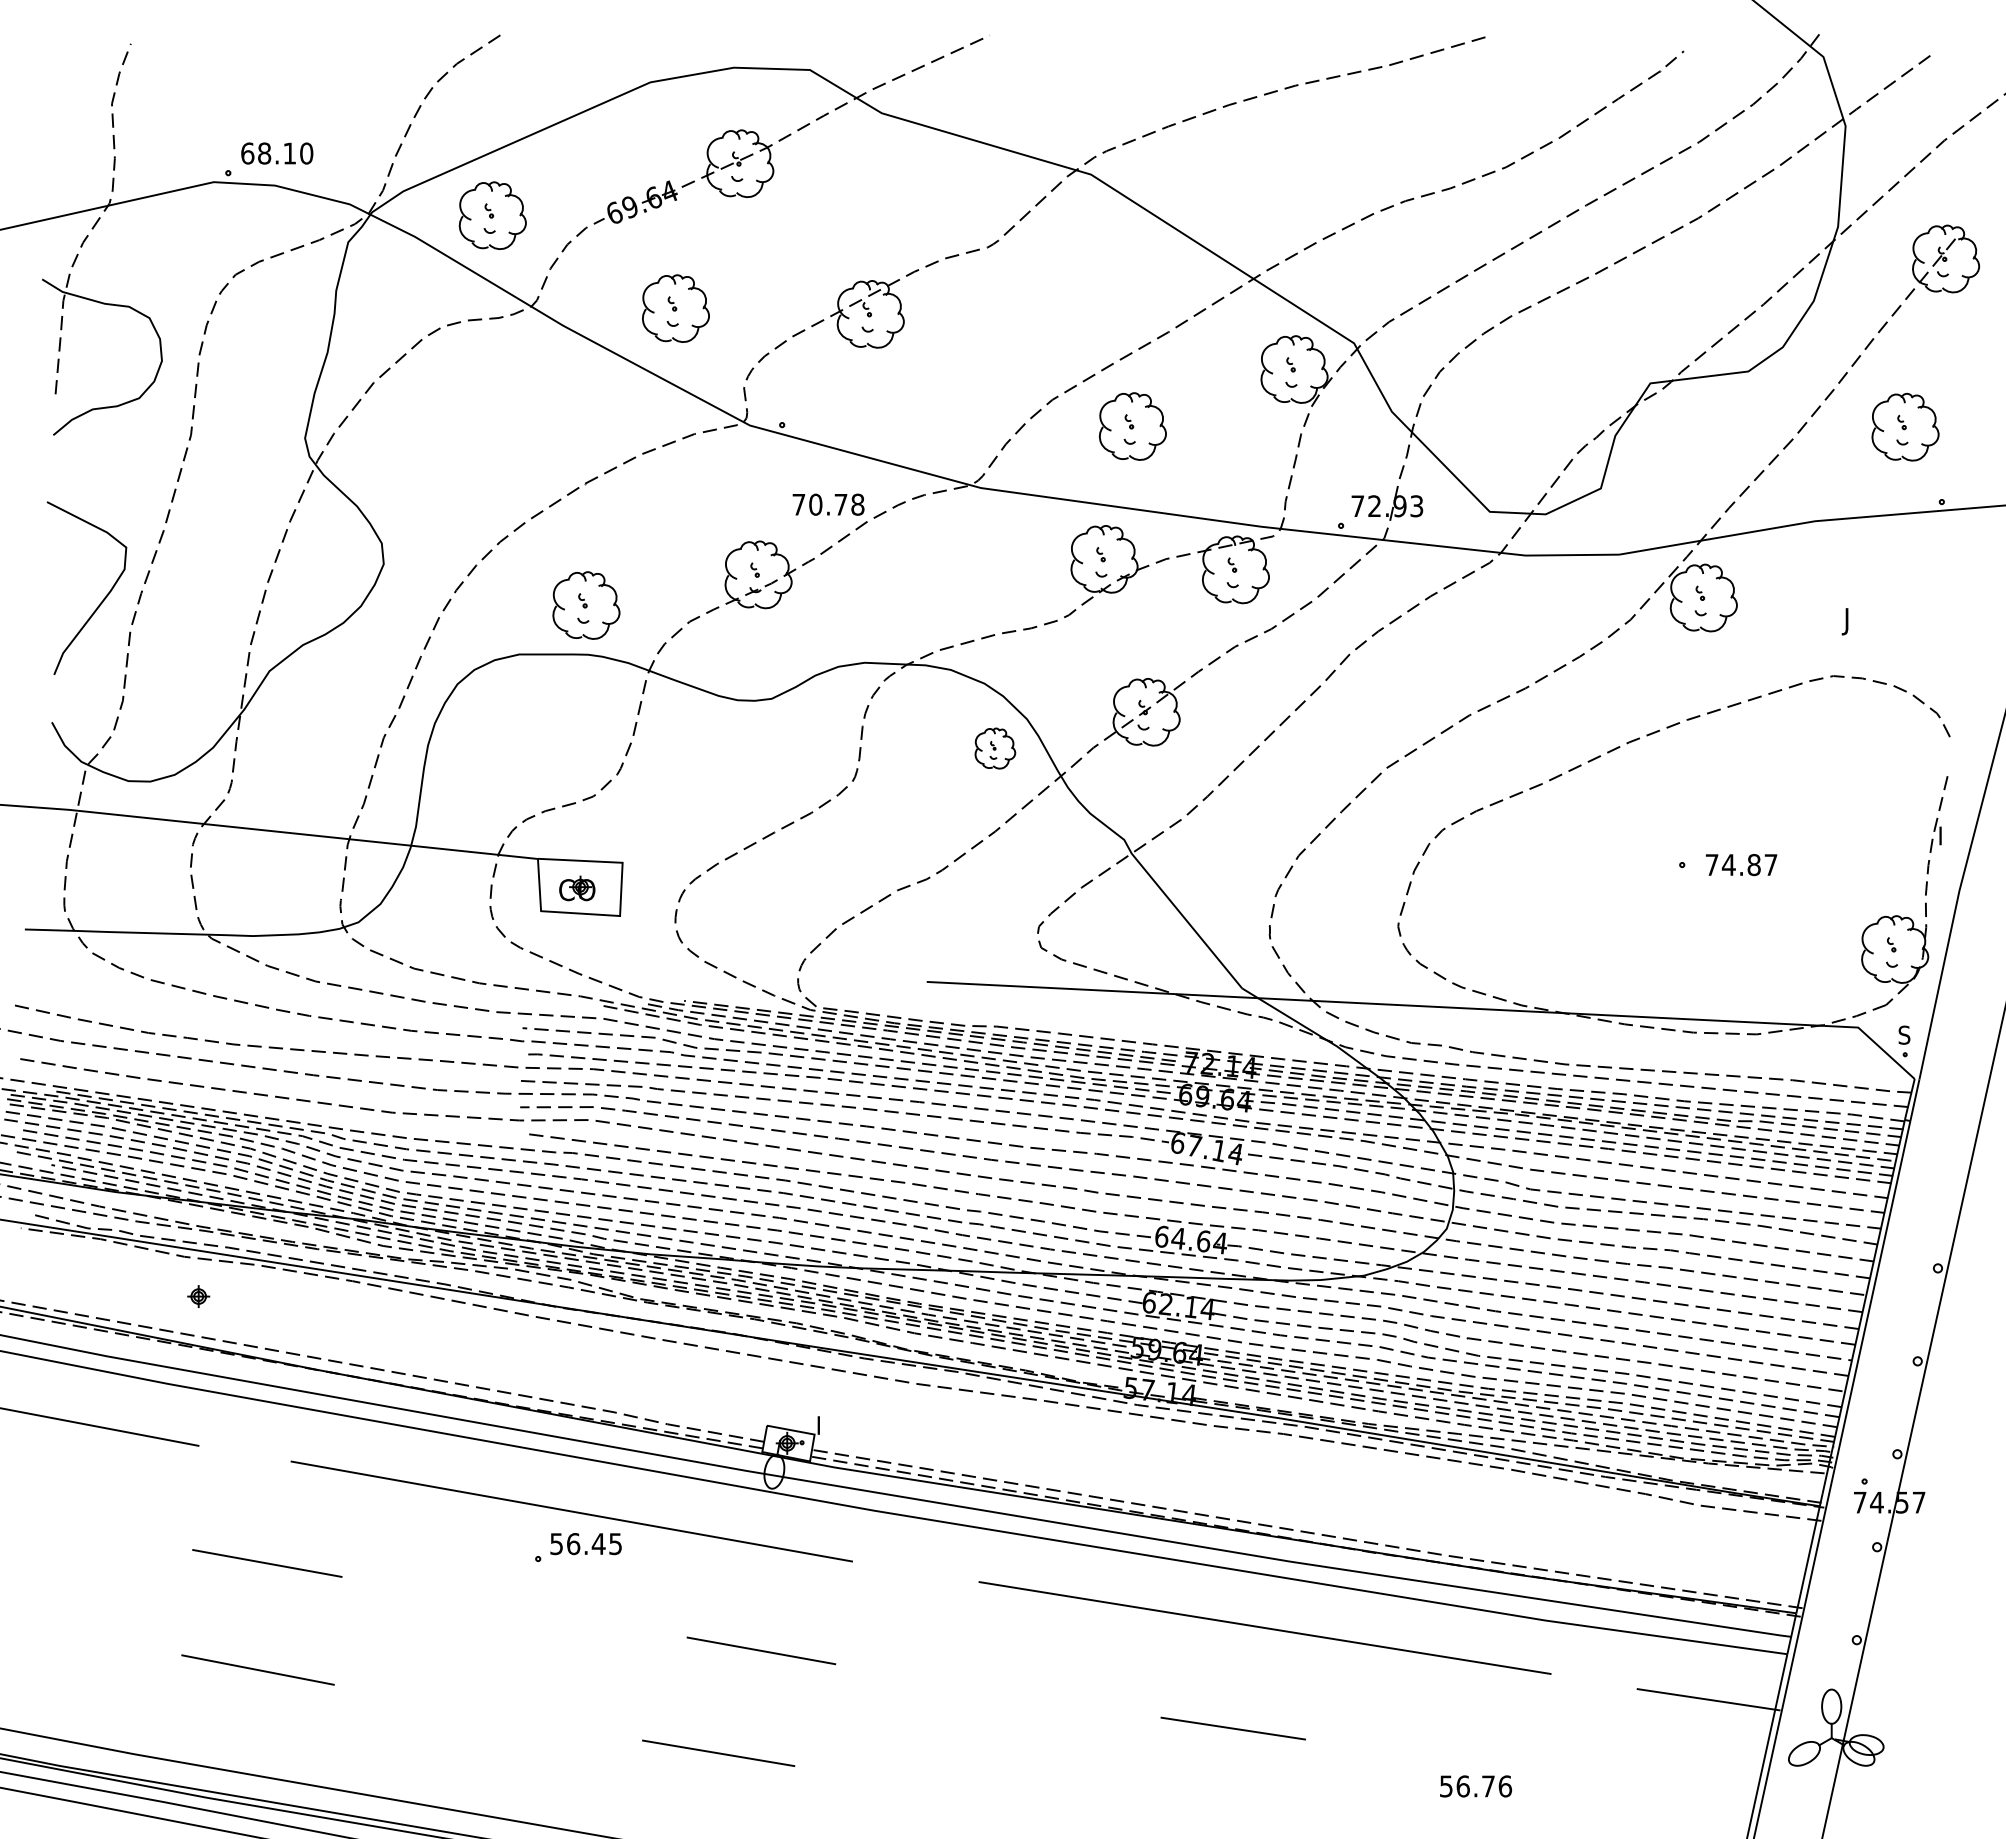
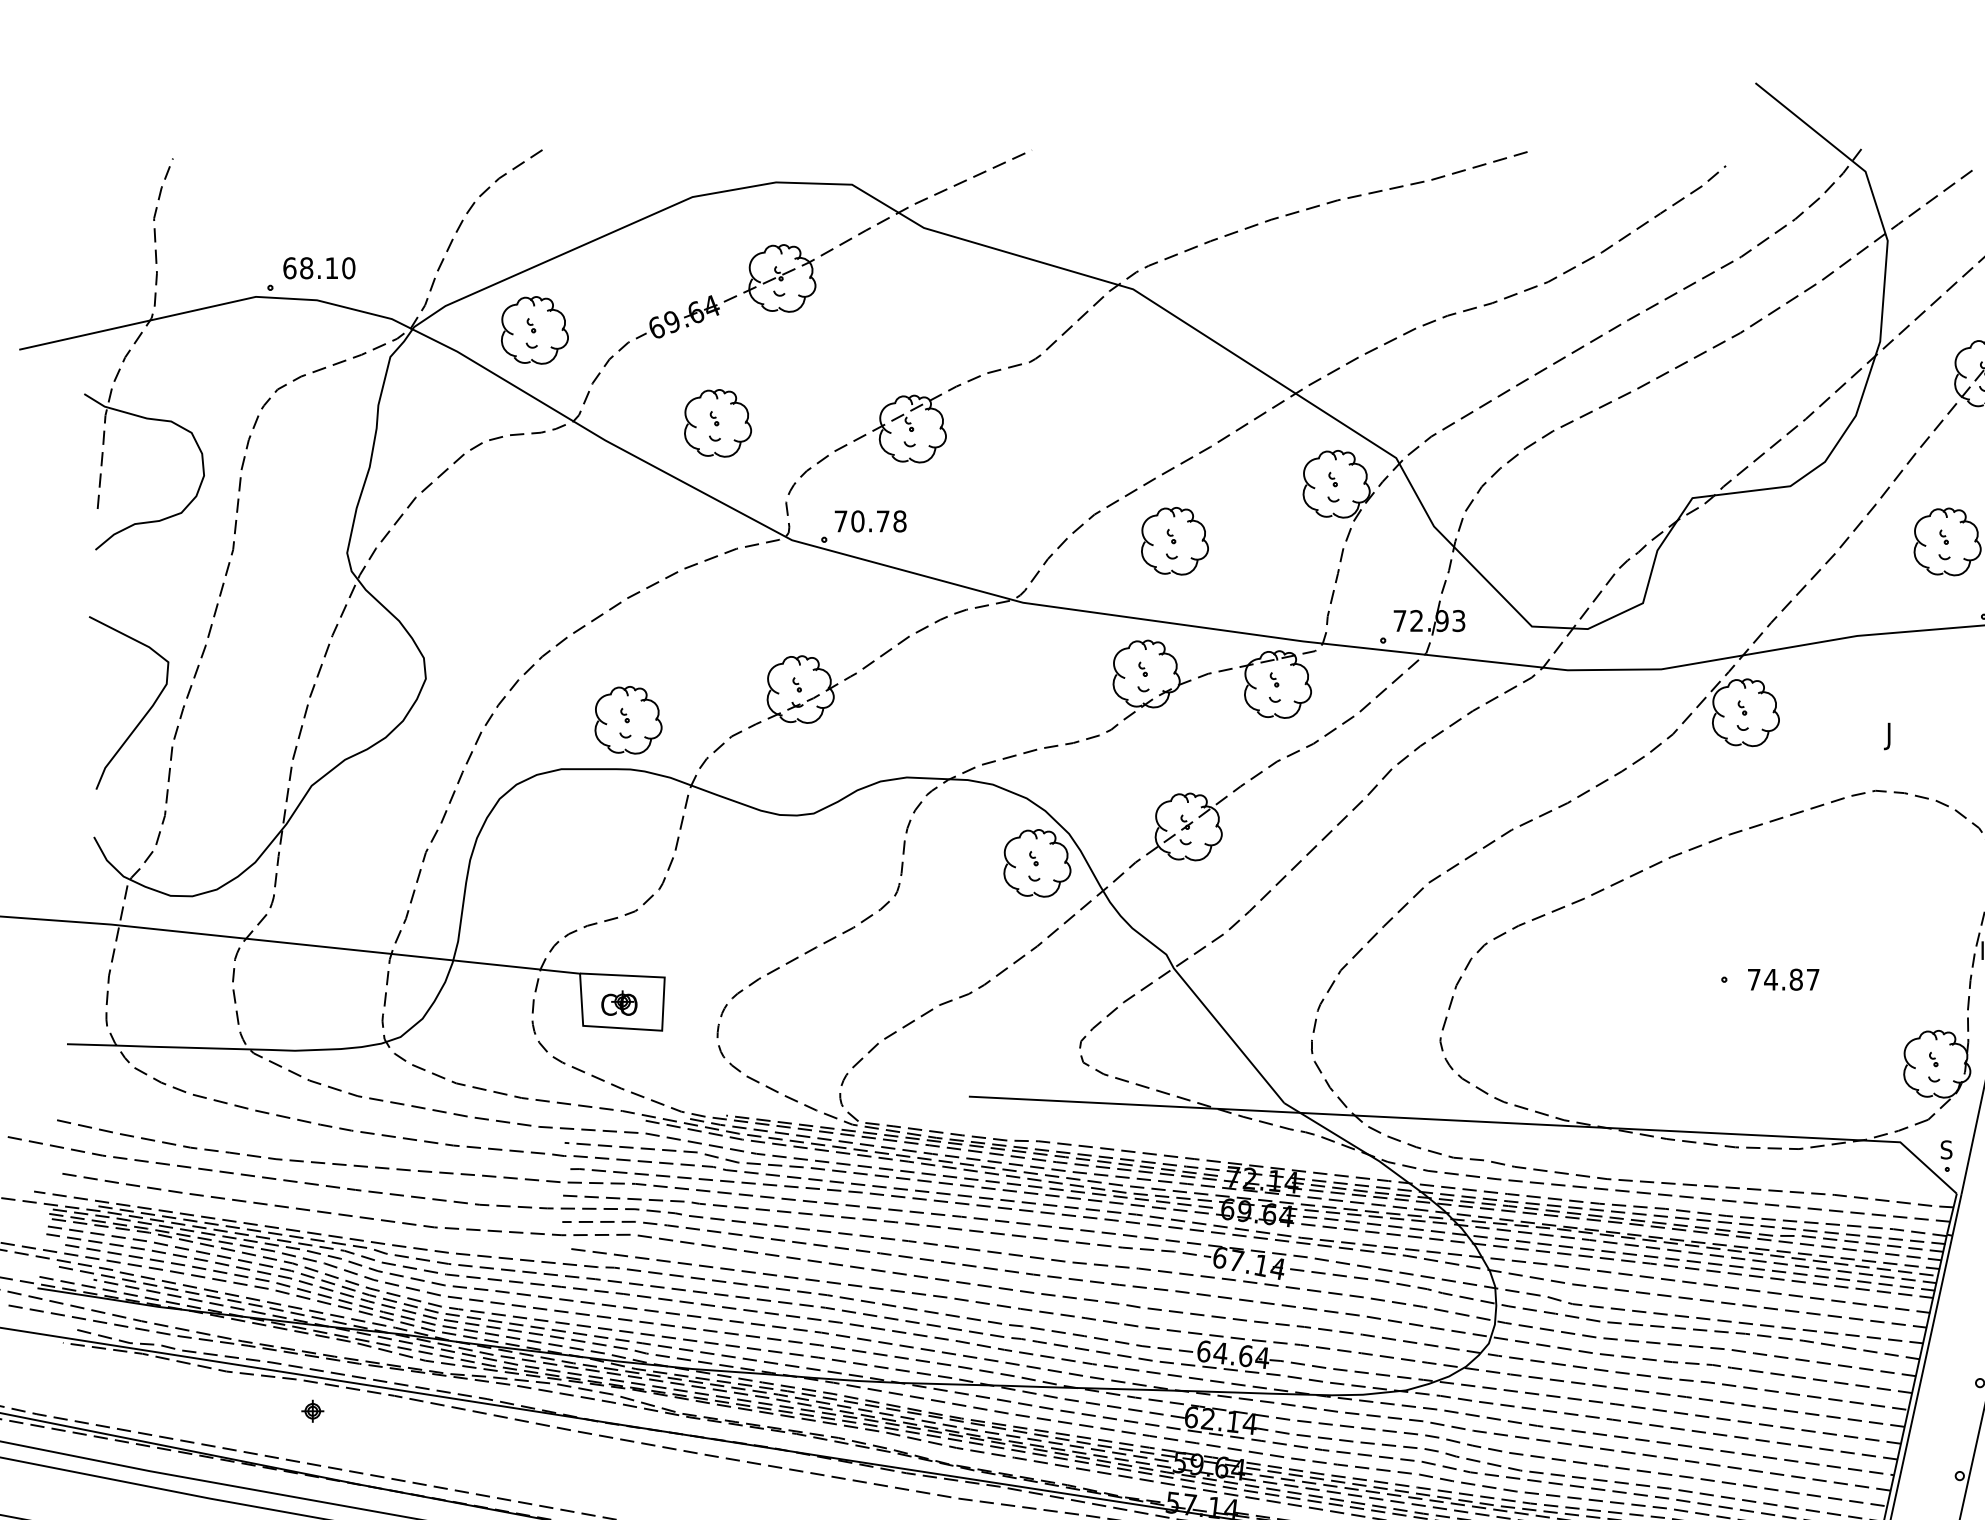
text: (828, 504) -> (870, 521), moved
part: (995, 748) -> (1037, 863), size x1.67
part: (198, 1296) -> (312, 1411), moved

